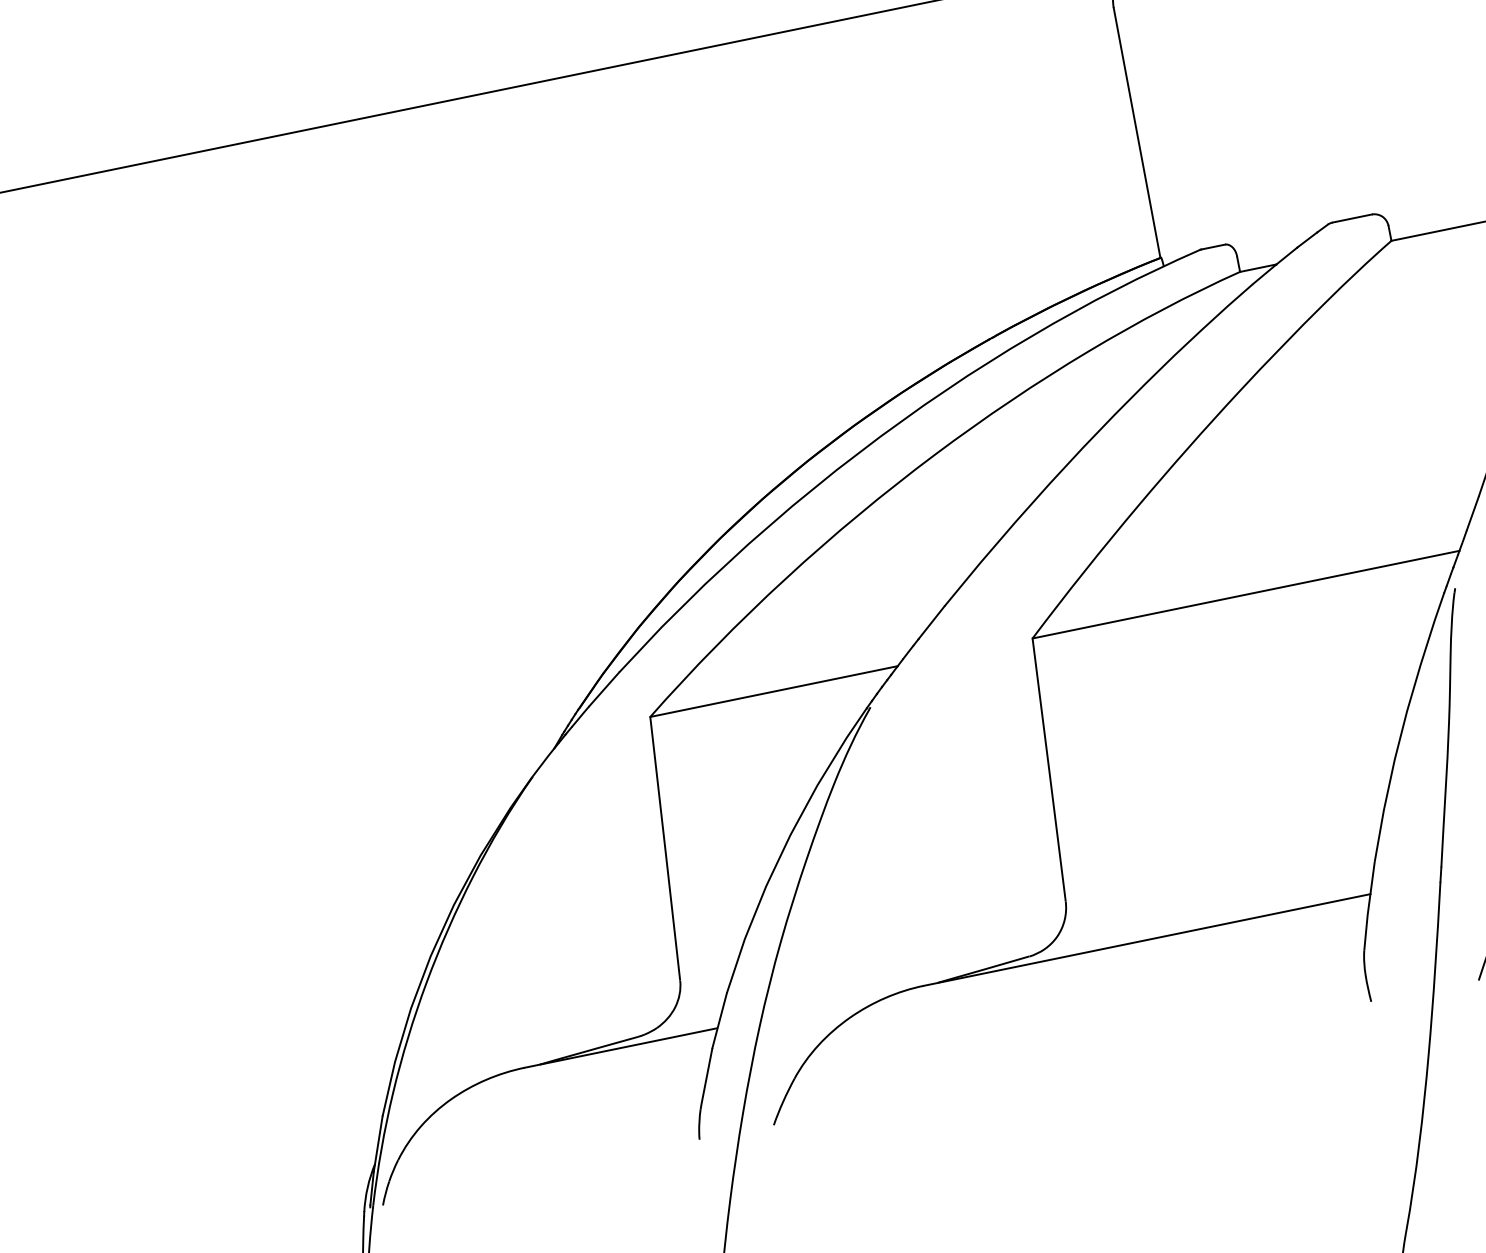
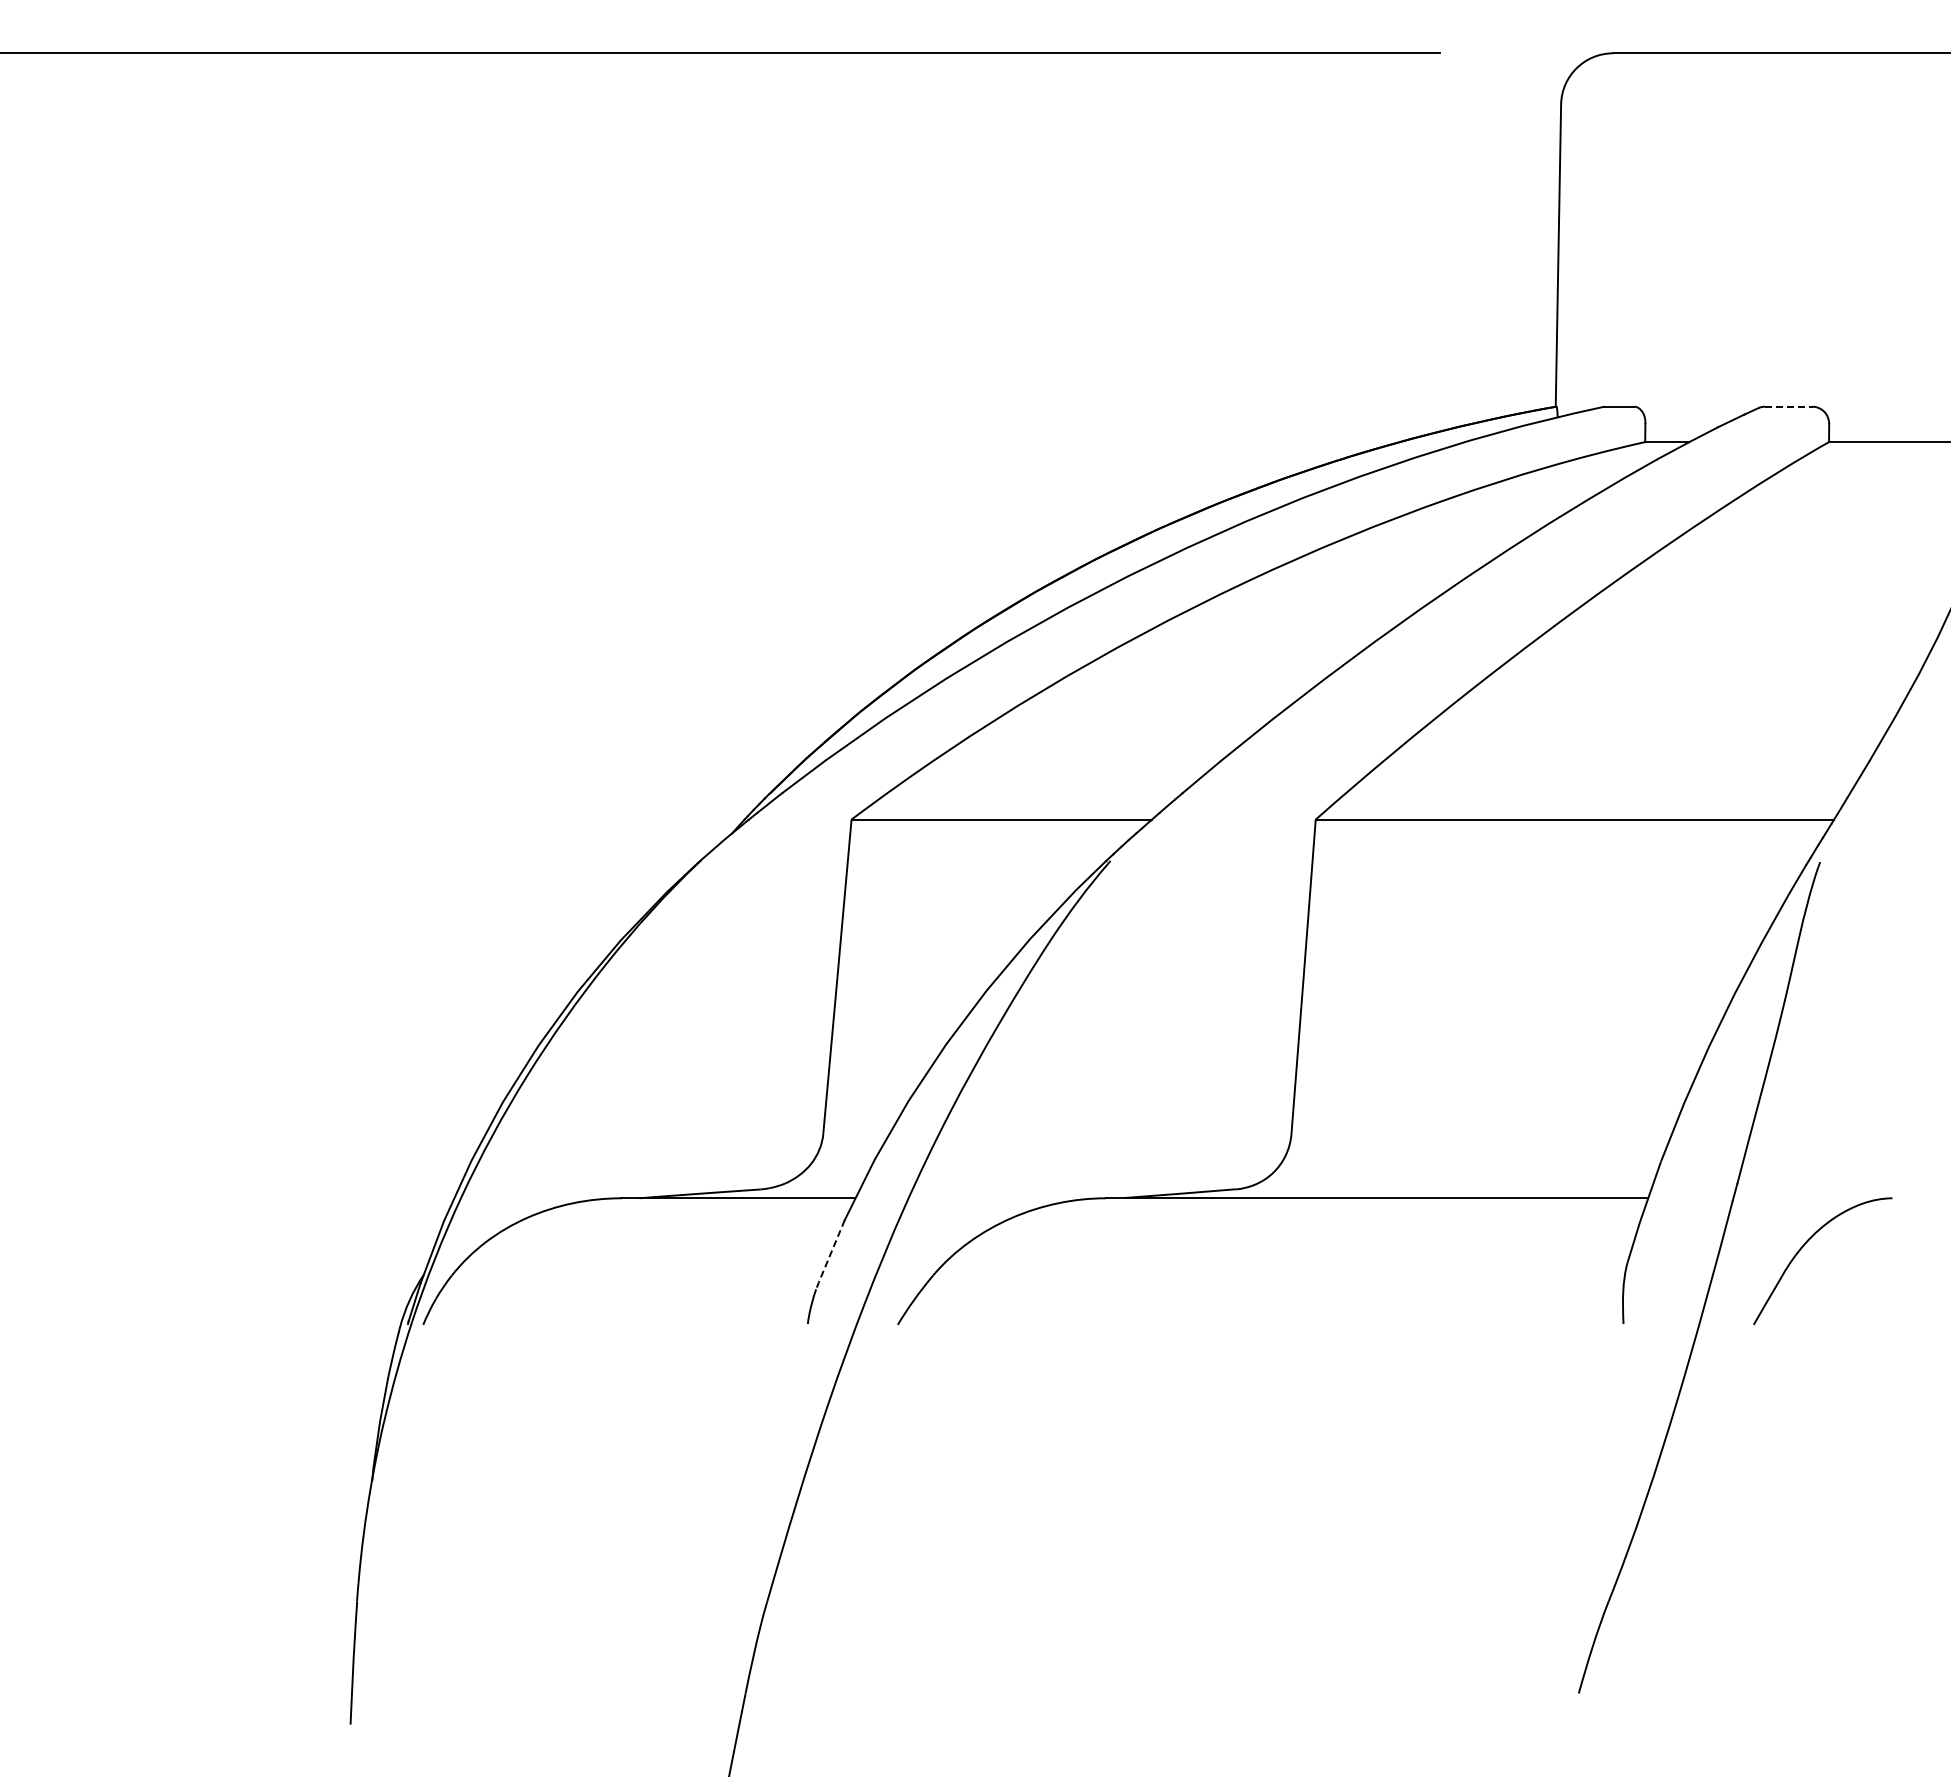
line: (1352, 218) -> (1788, 406), solid -> dashed
line: (705, 1079) -> (829, 1255), solid -> dashed

